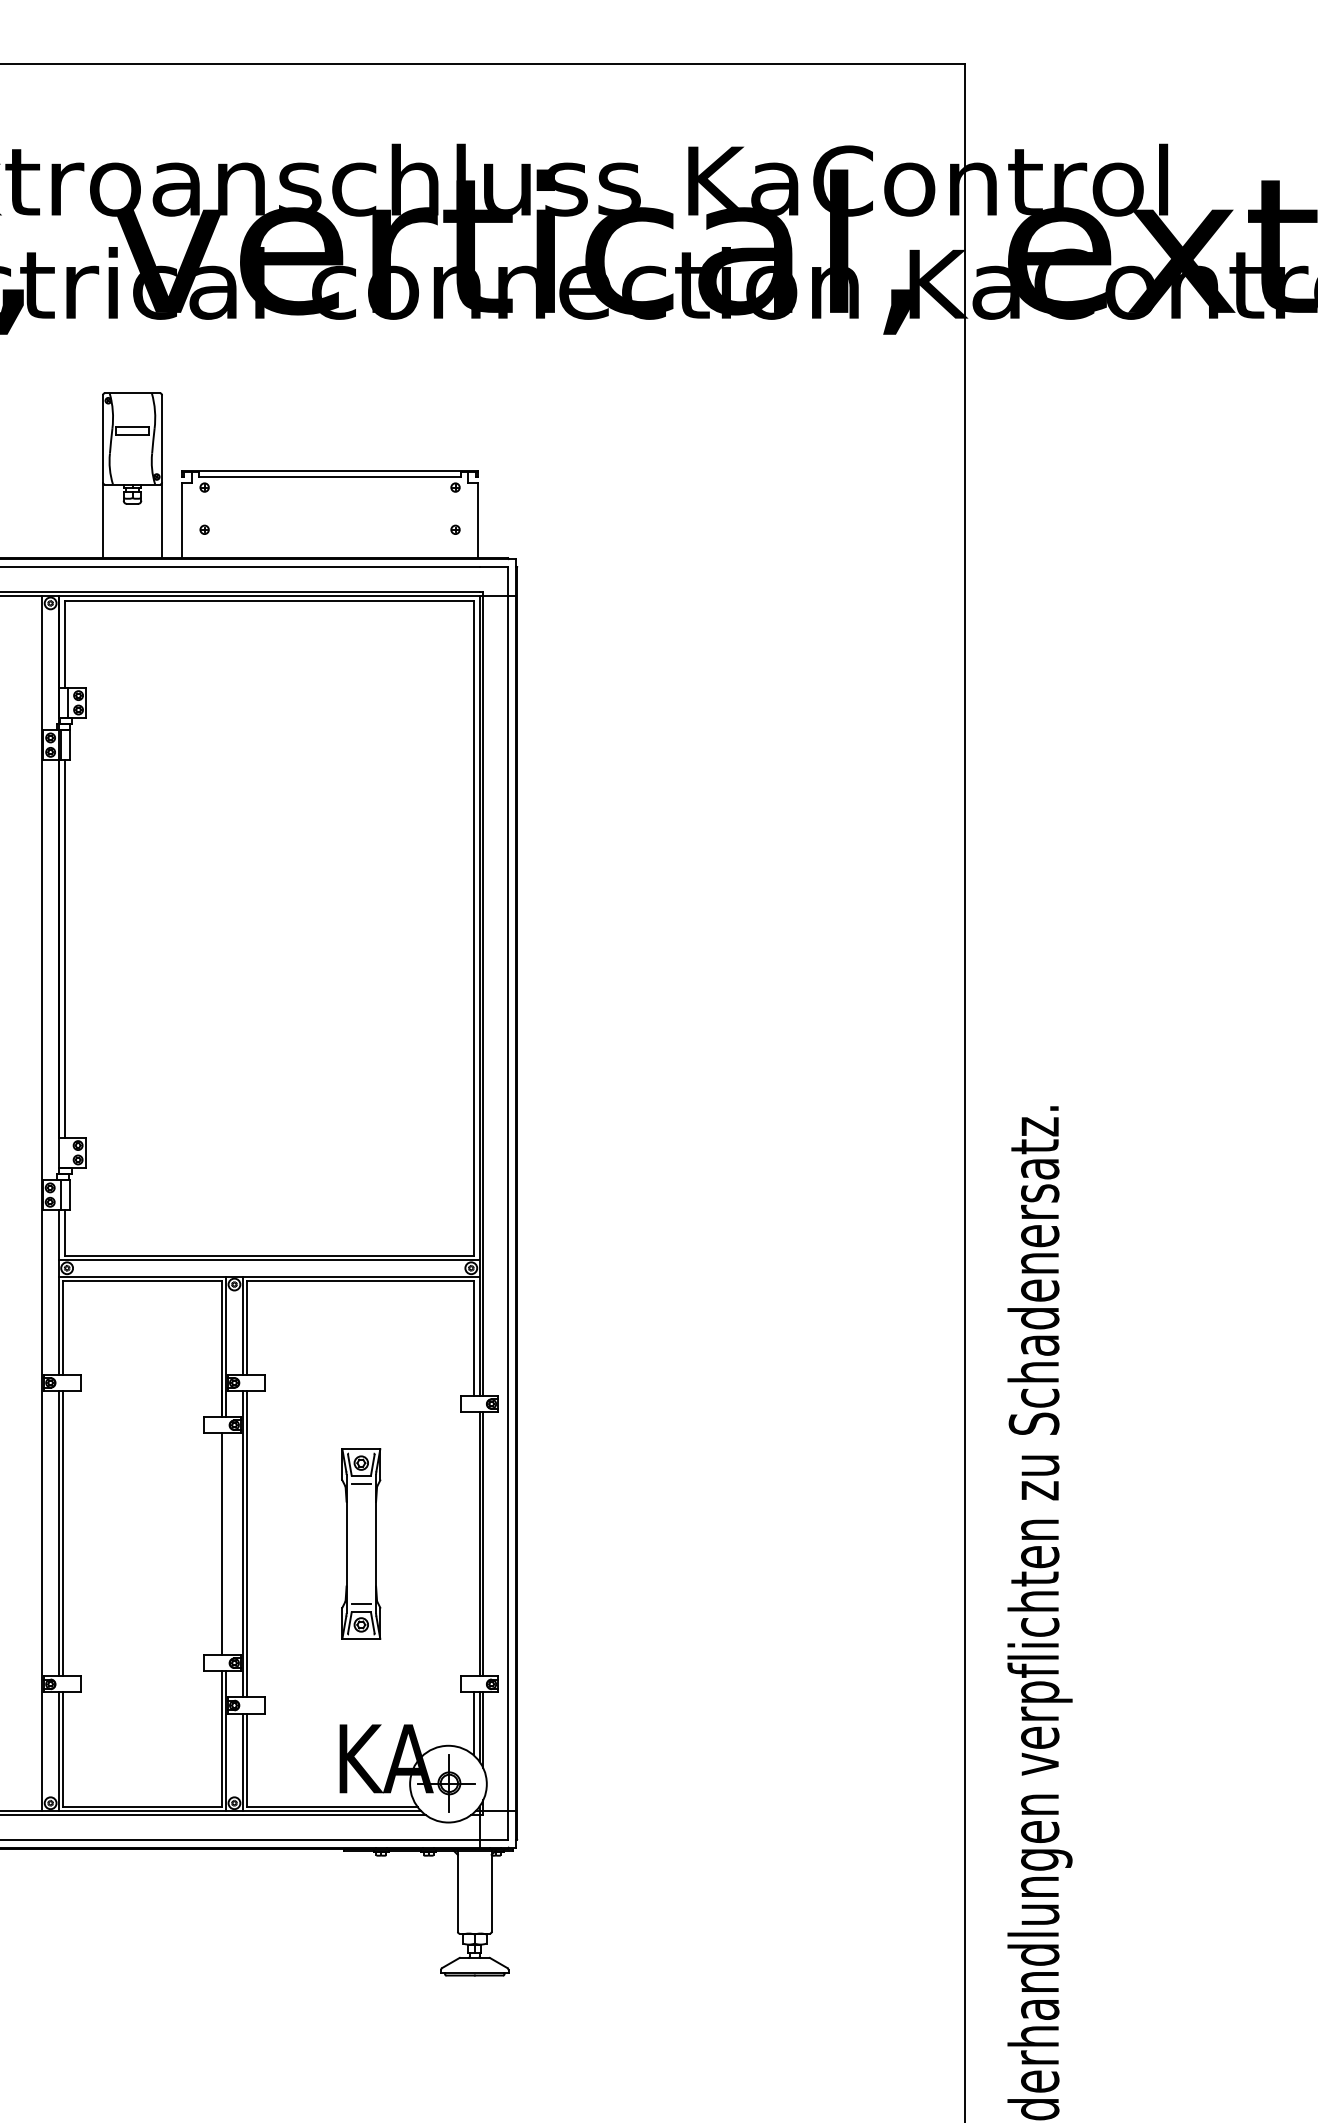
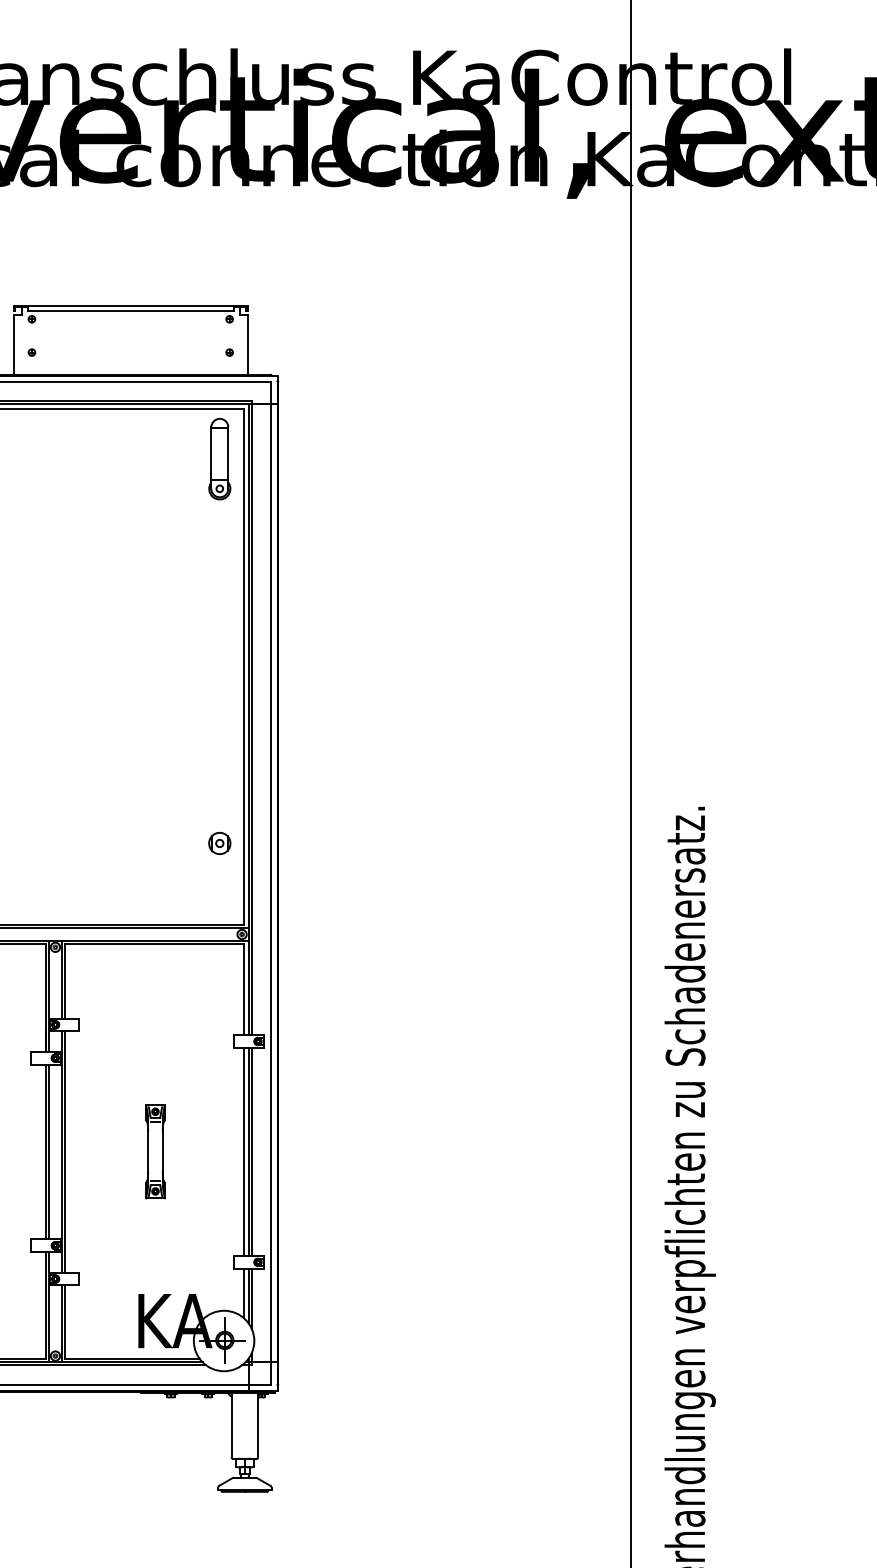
part: (442, 665) -> (219, 459), added
part: (442, 1152) -> (219, 843), added
part: (361, 1543) -> (155, 1151), size x0.62
line: (226, 1544) -> (49, 1152), added
line: (473, 1544) -> (243, 1152), added

